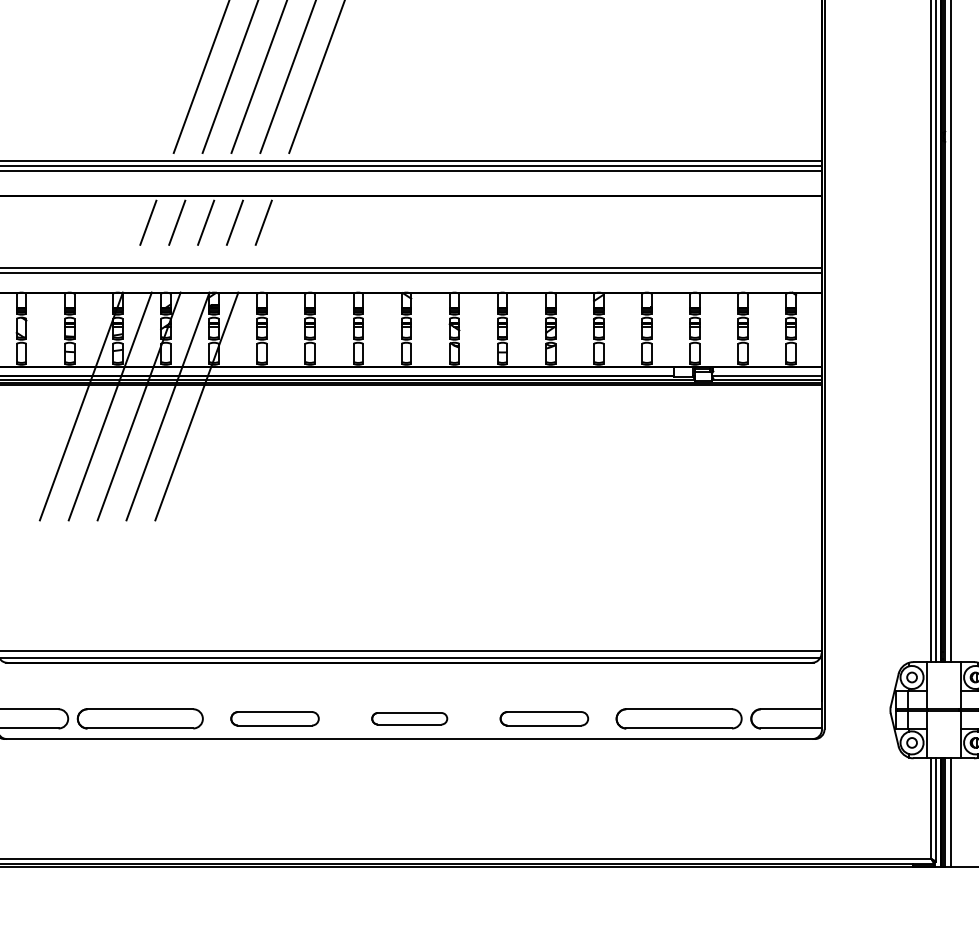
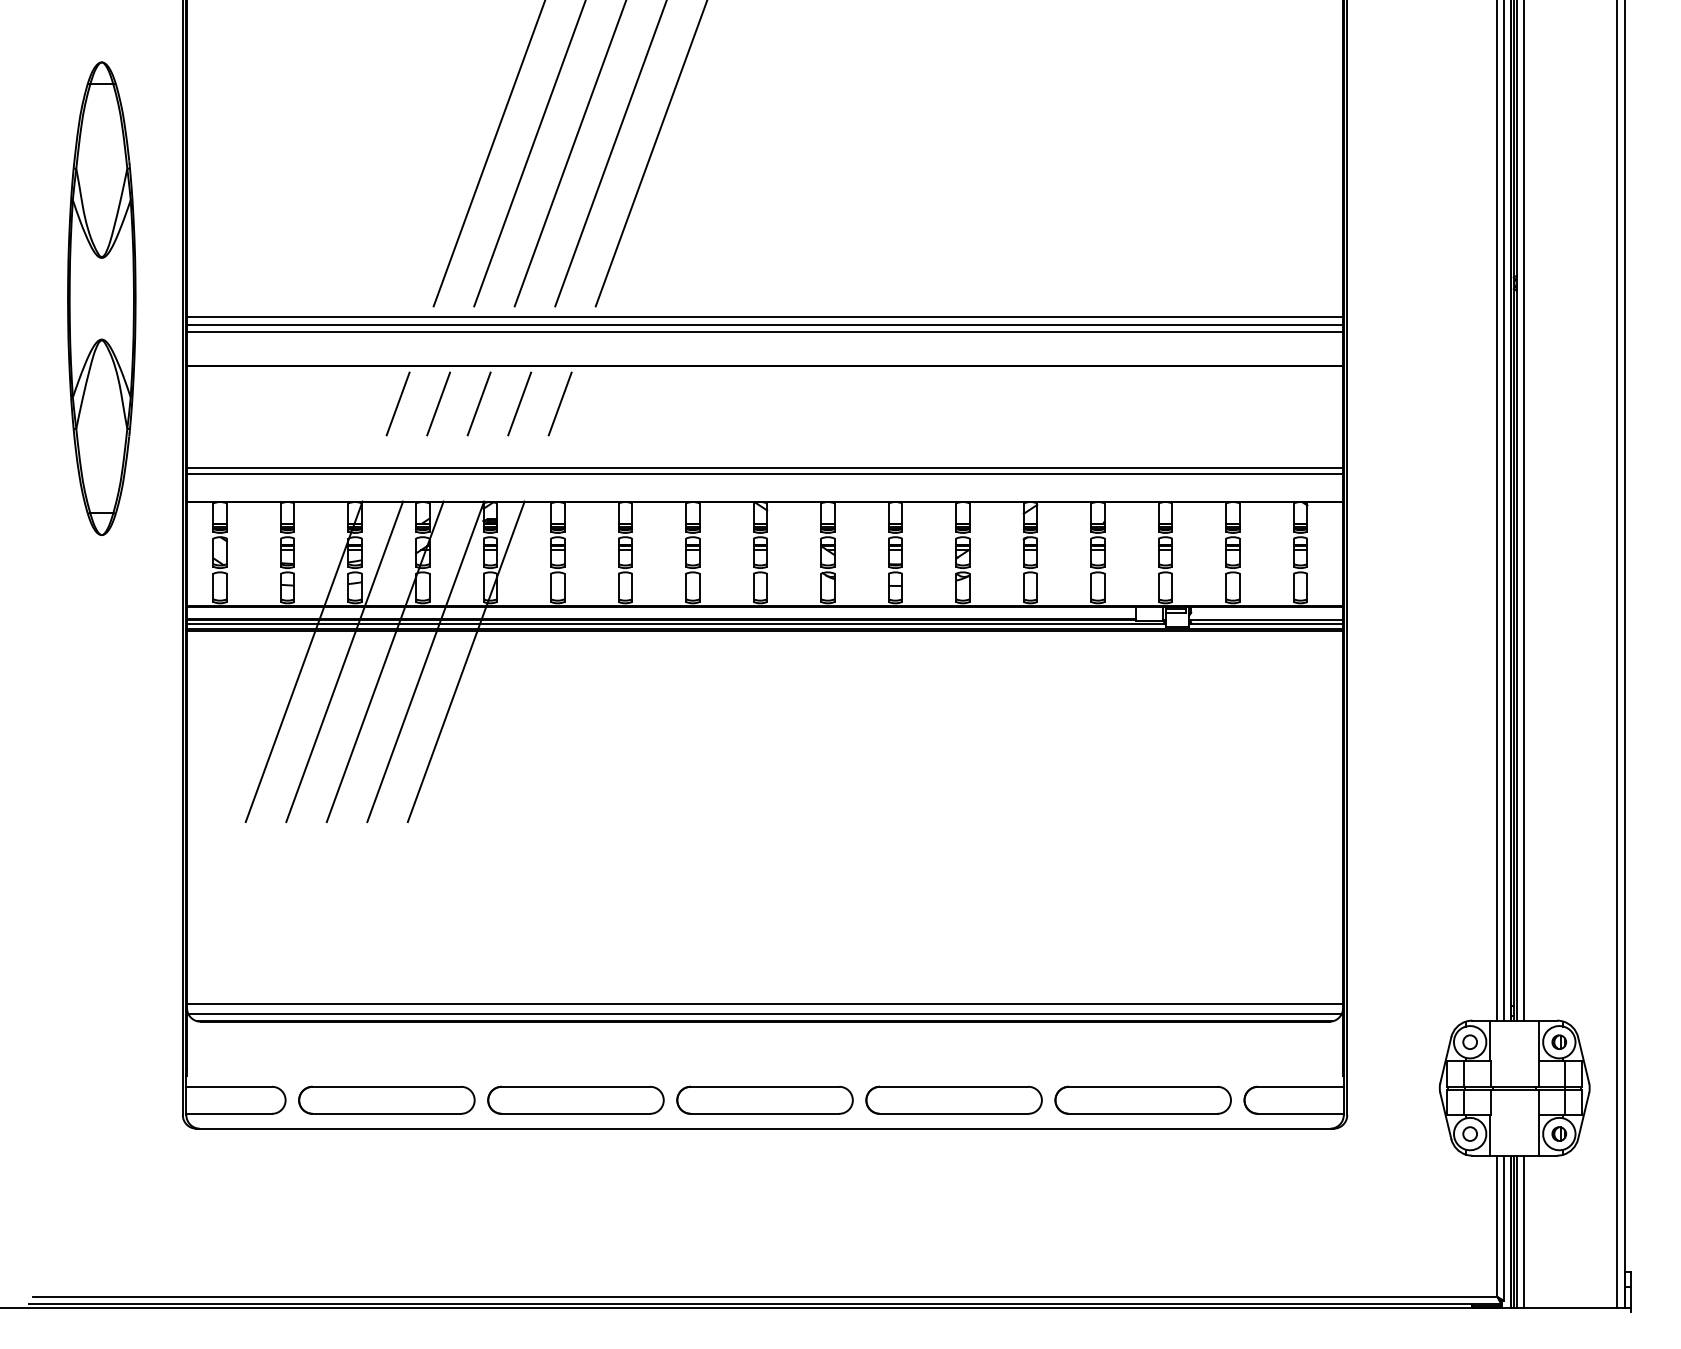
part: (274, 718) -> (575, 1099), size x1.43
part: (409, 718) -> (764, 1099), size x1.67
part: (543, 718) -> (953, 1099), size x1.43

